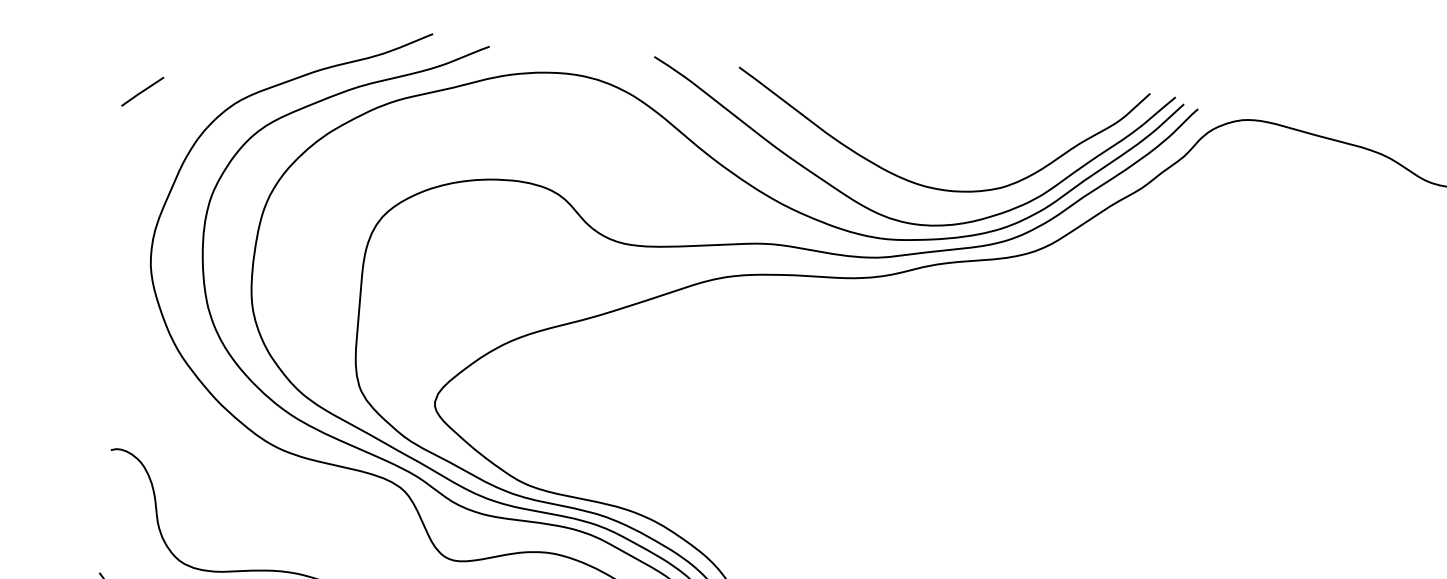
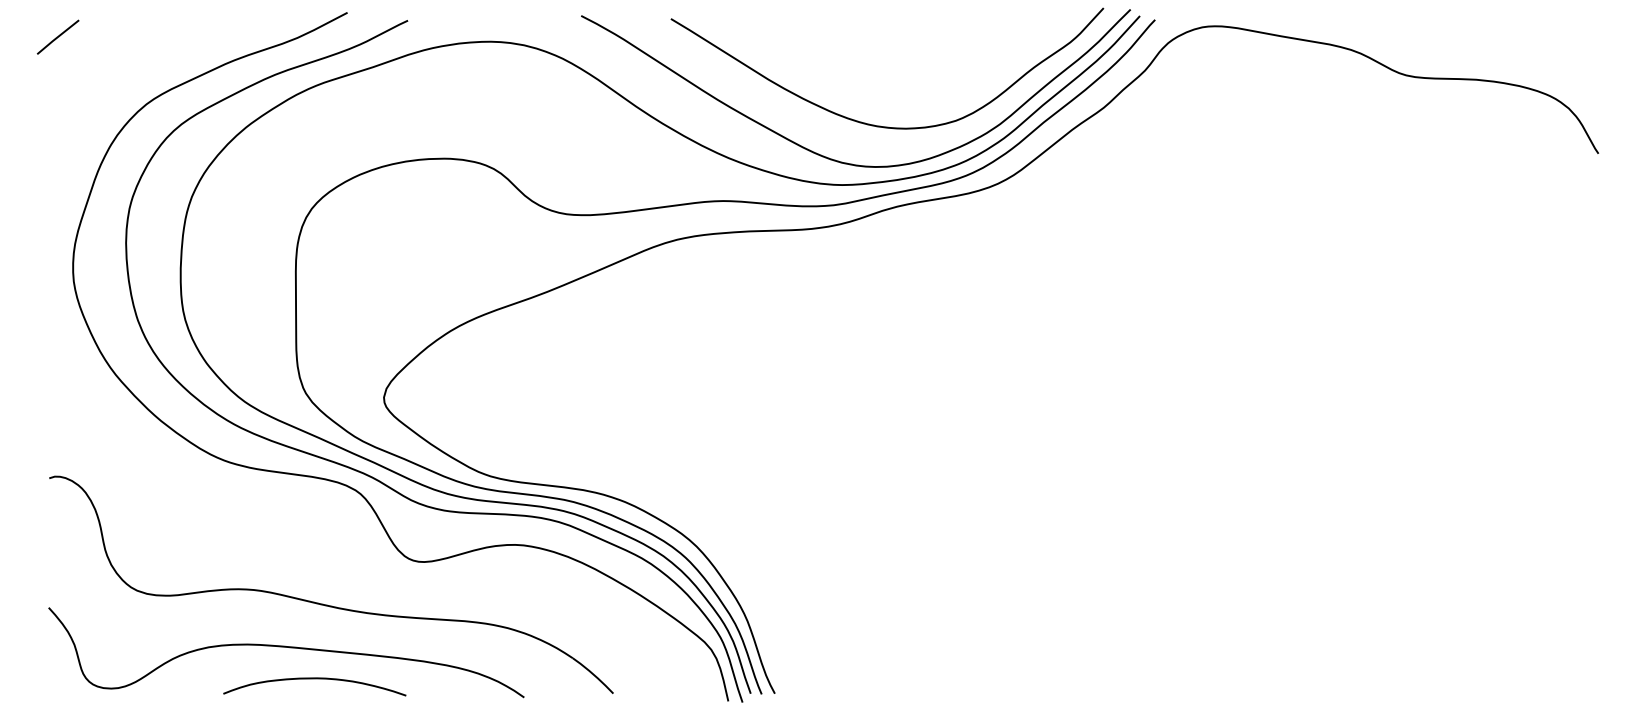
line: (142, 90) -> (57, 36), moved

